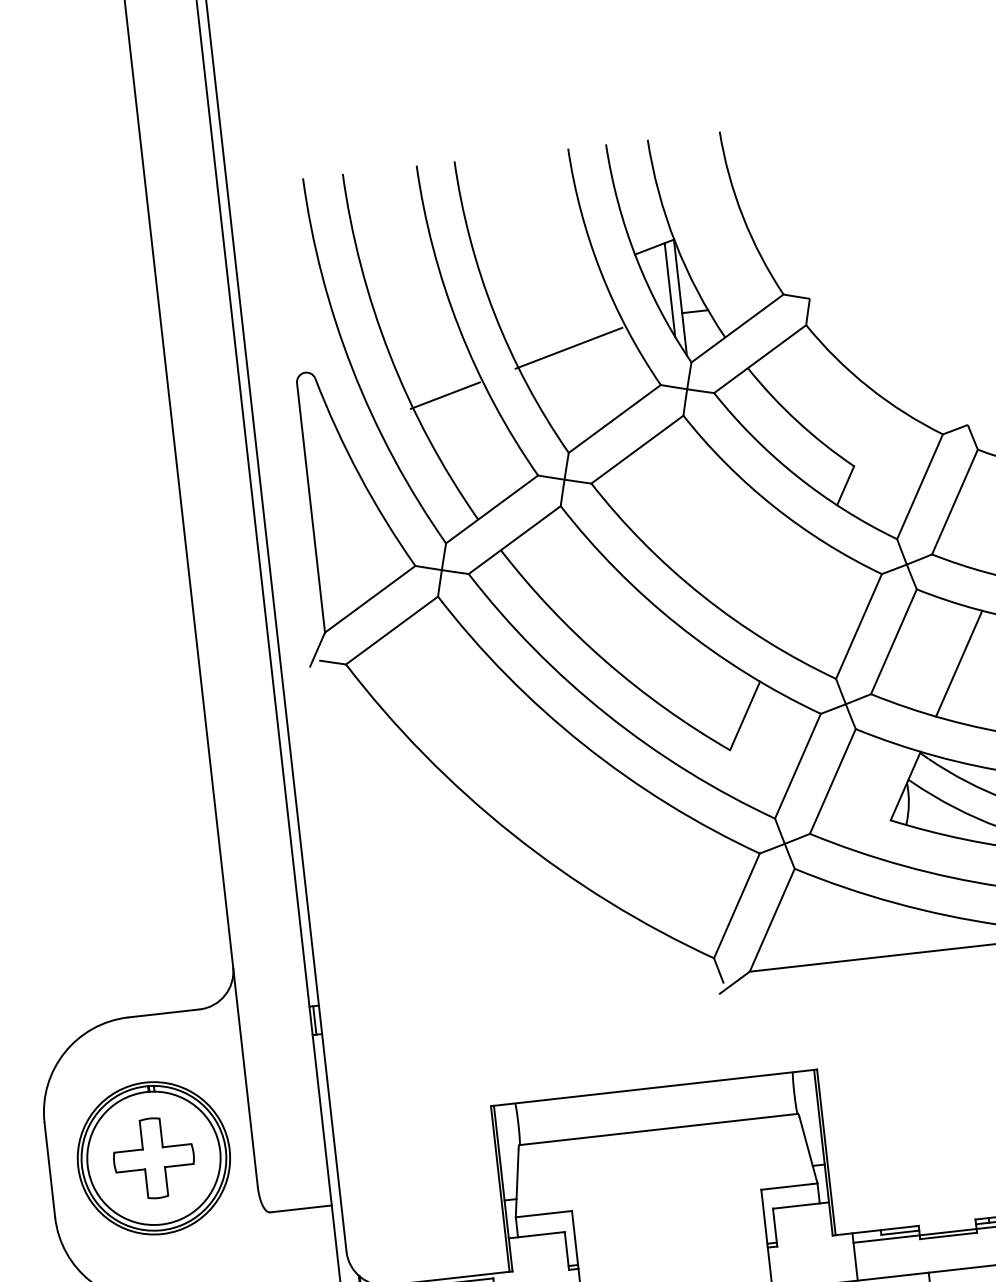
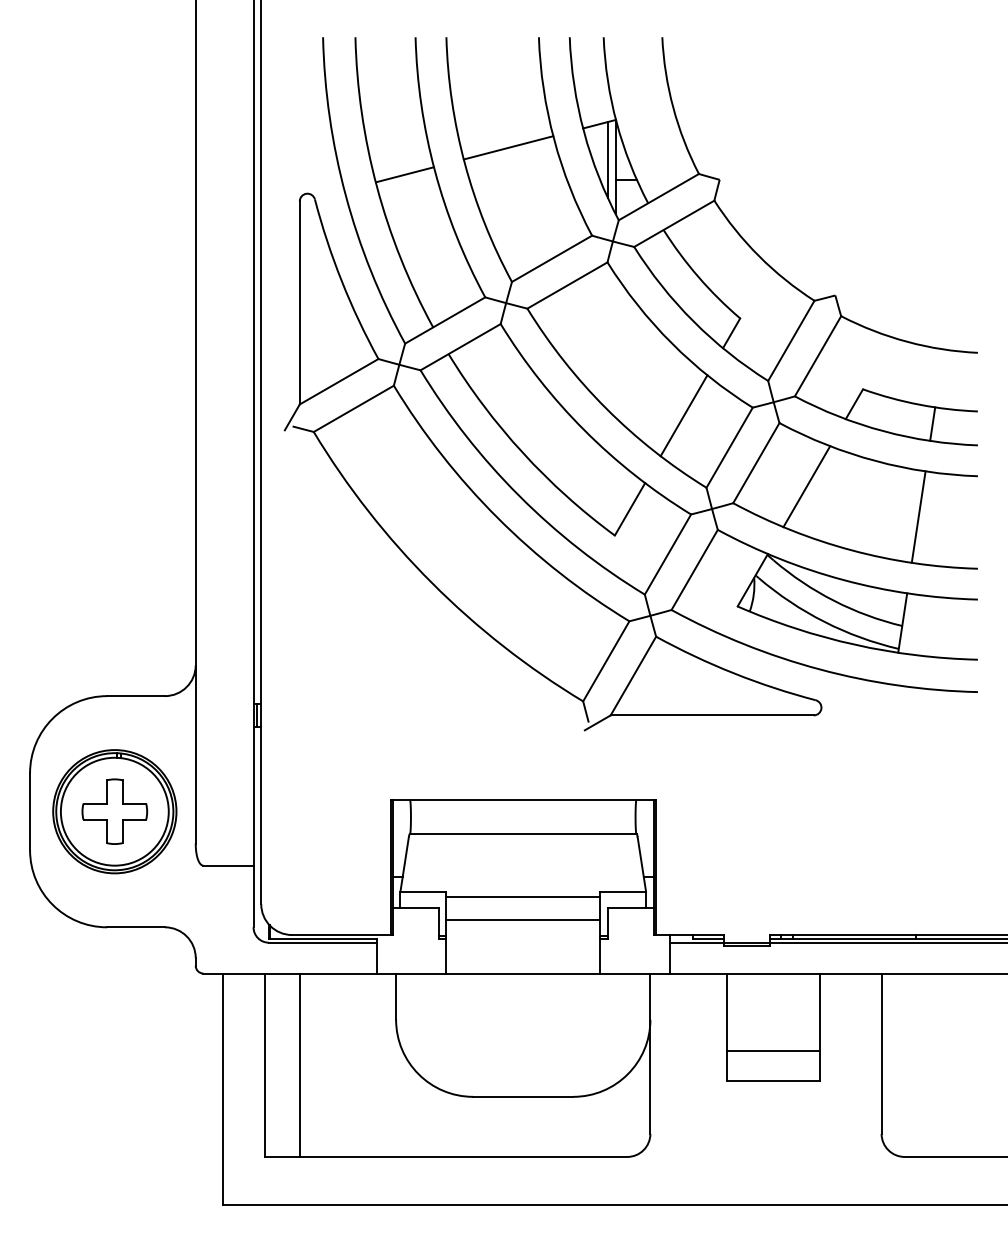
line: (568, 347) -> (508, 147), moved
line: (444, 395) -> (404, 174), moved
line: (797, 593) -> (683, 415), added
line: (667, 1207) -> (523, 897), added
line: (670, 1235) -> (523, 920), added

